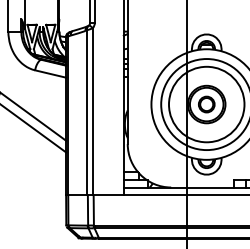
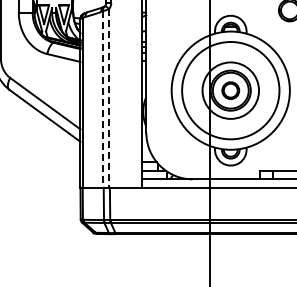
circle: (206, 104) -> (230, 90), size x0.7
line: (93, 111) -> (109, 98), solid -> dashed
line: (87, 112) -> (103, 99), solid -> dashed

